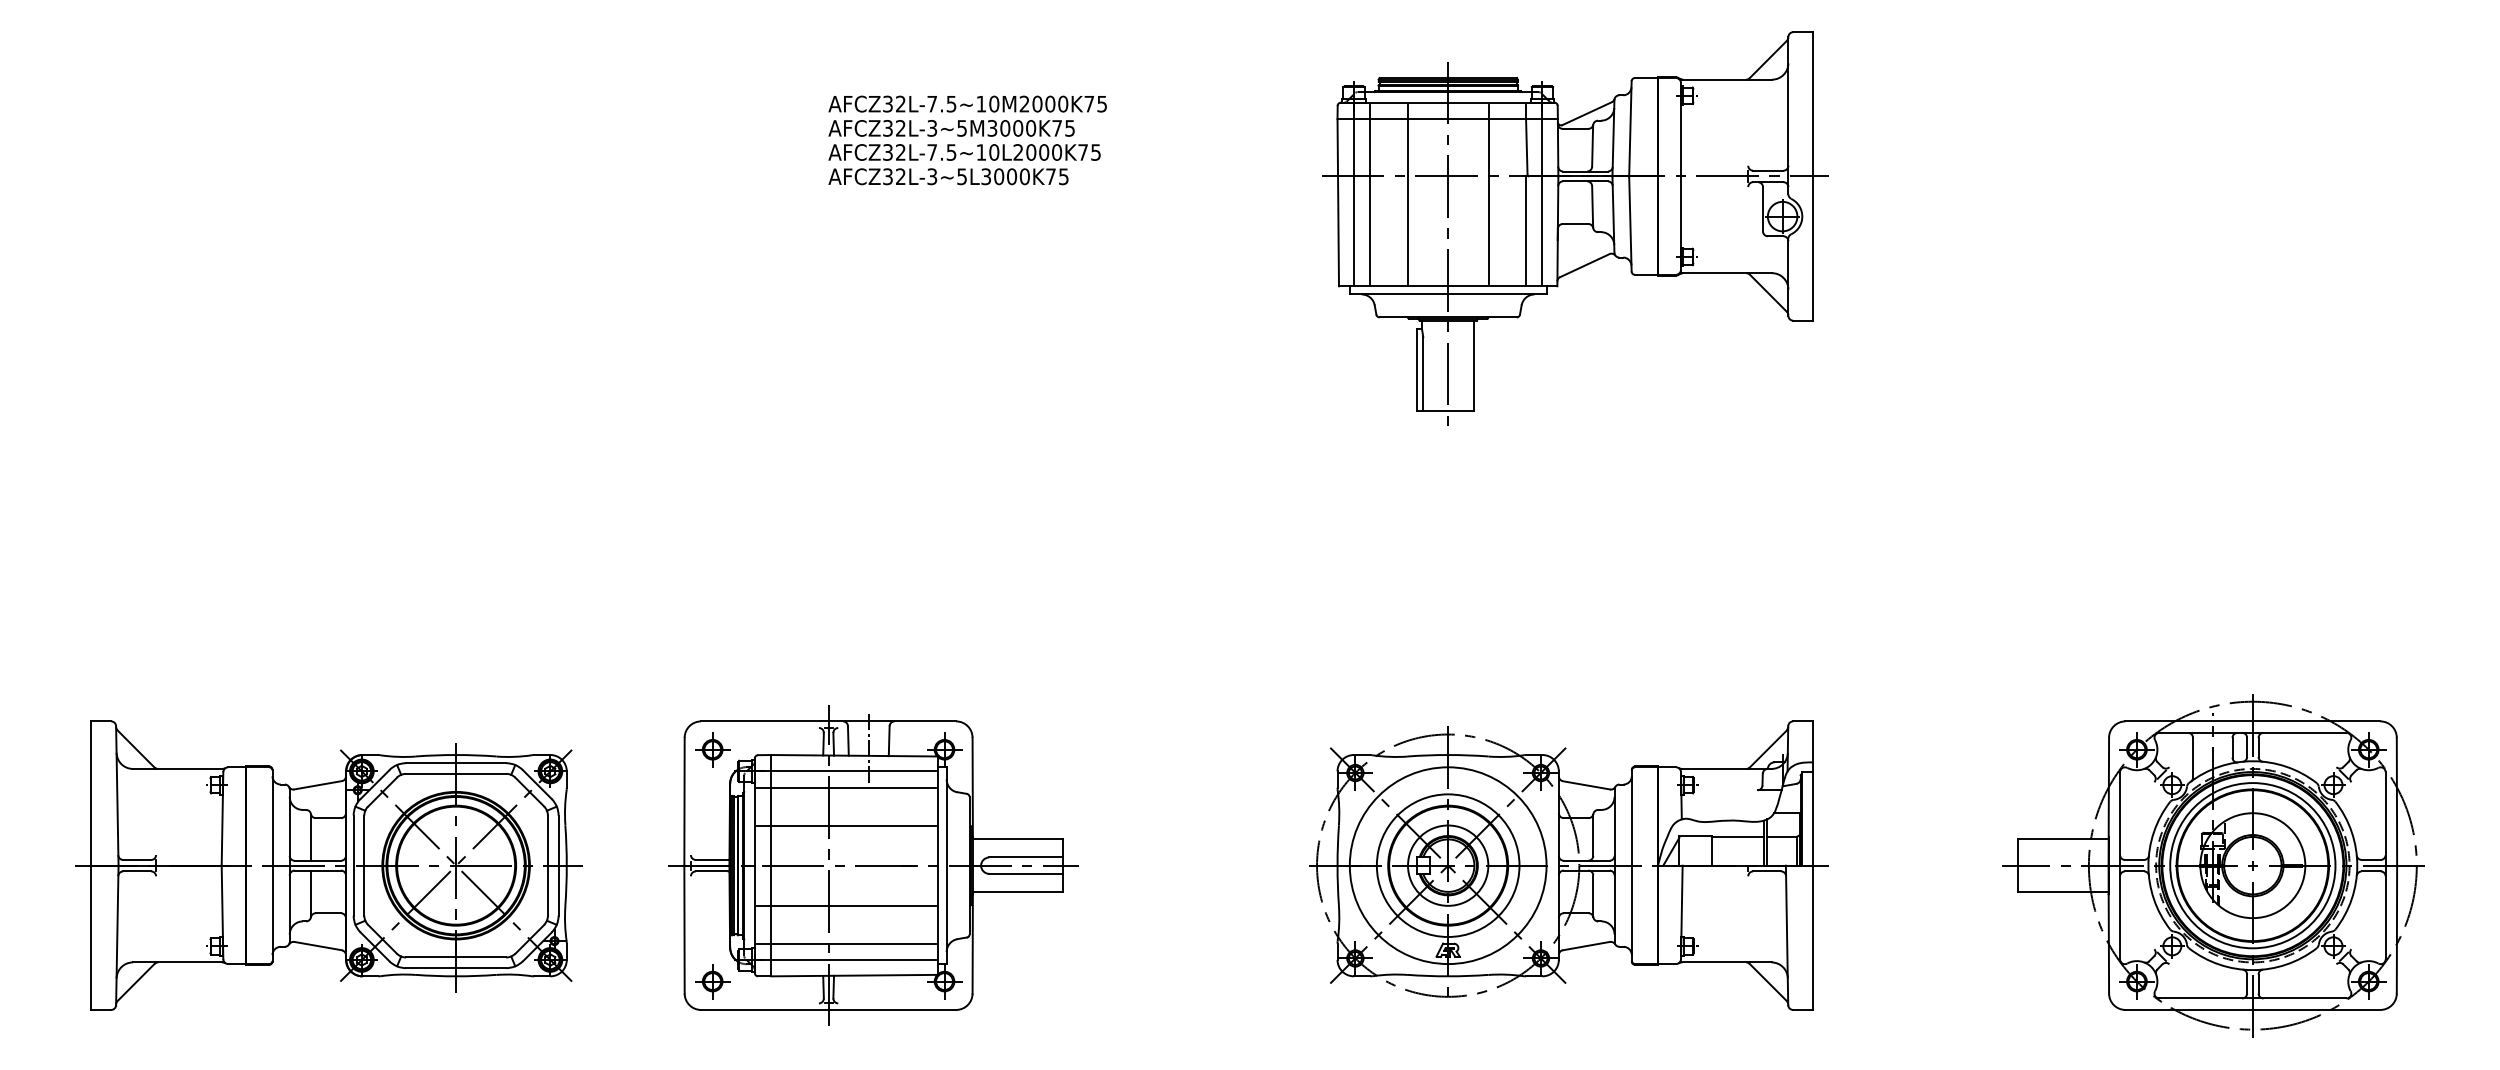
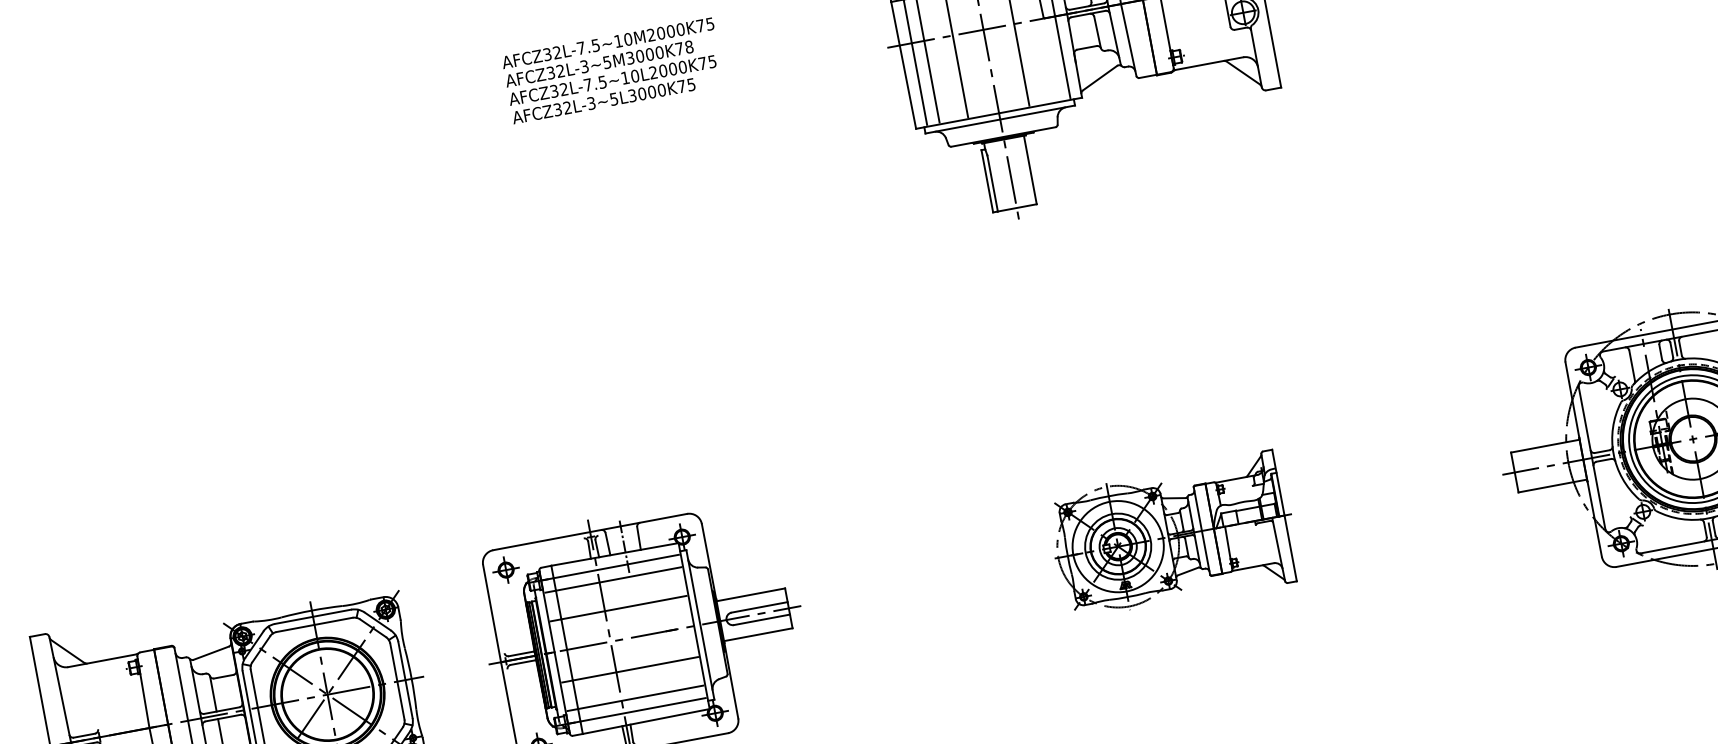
text: (1070, 128) -> (689, 47), AFCZ32L-3~5M3000K75 -> AFCZ32L-3~5M3000K78
line: (1526, 229) -> (1050, 59), removed
part: (1568, 865) -> (1172, 536), size x0.6

